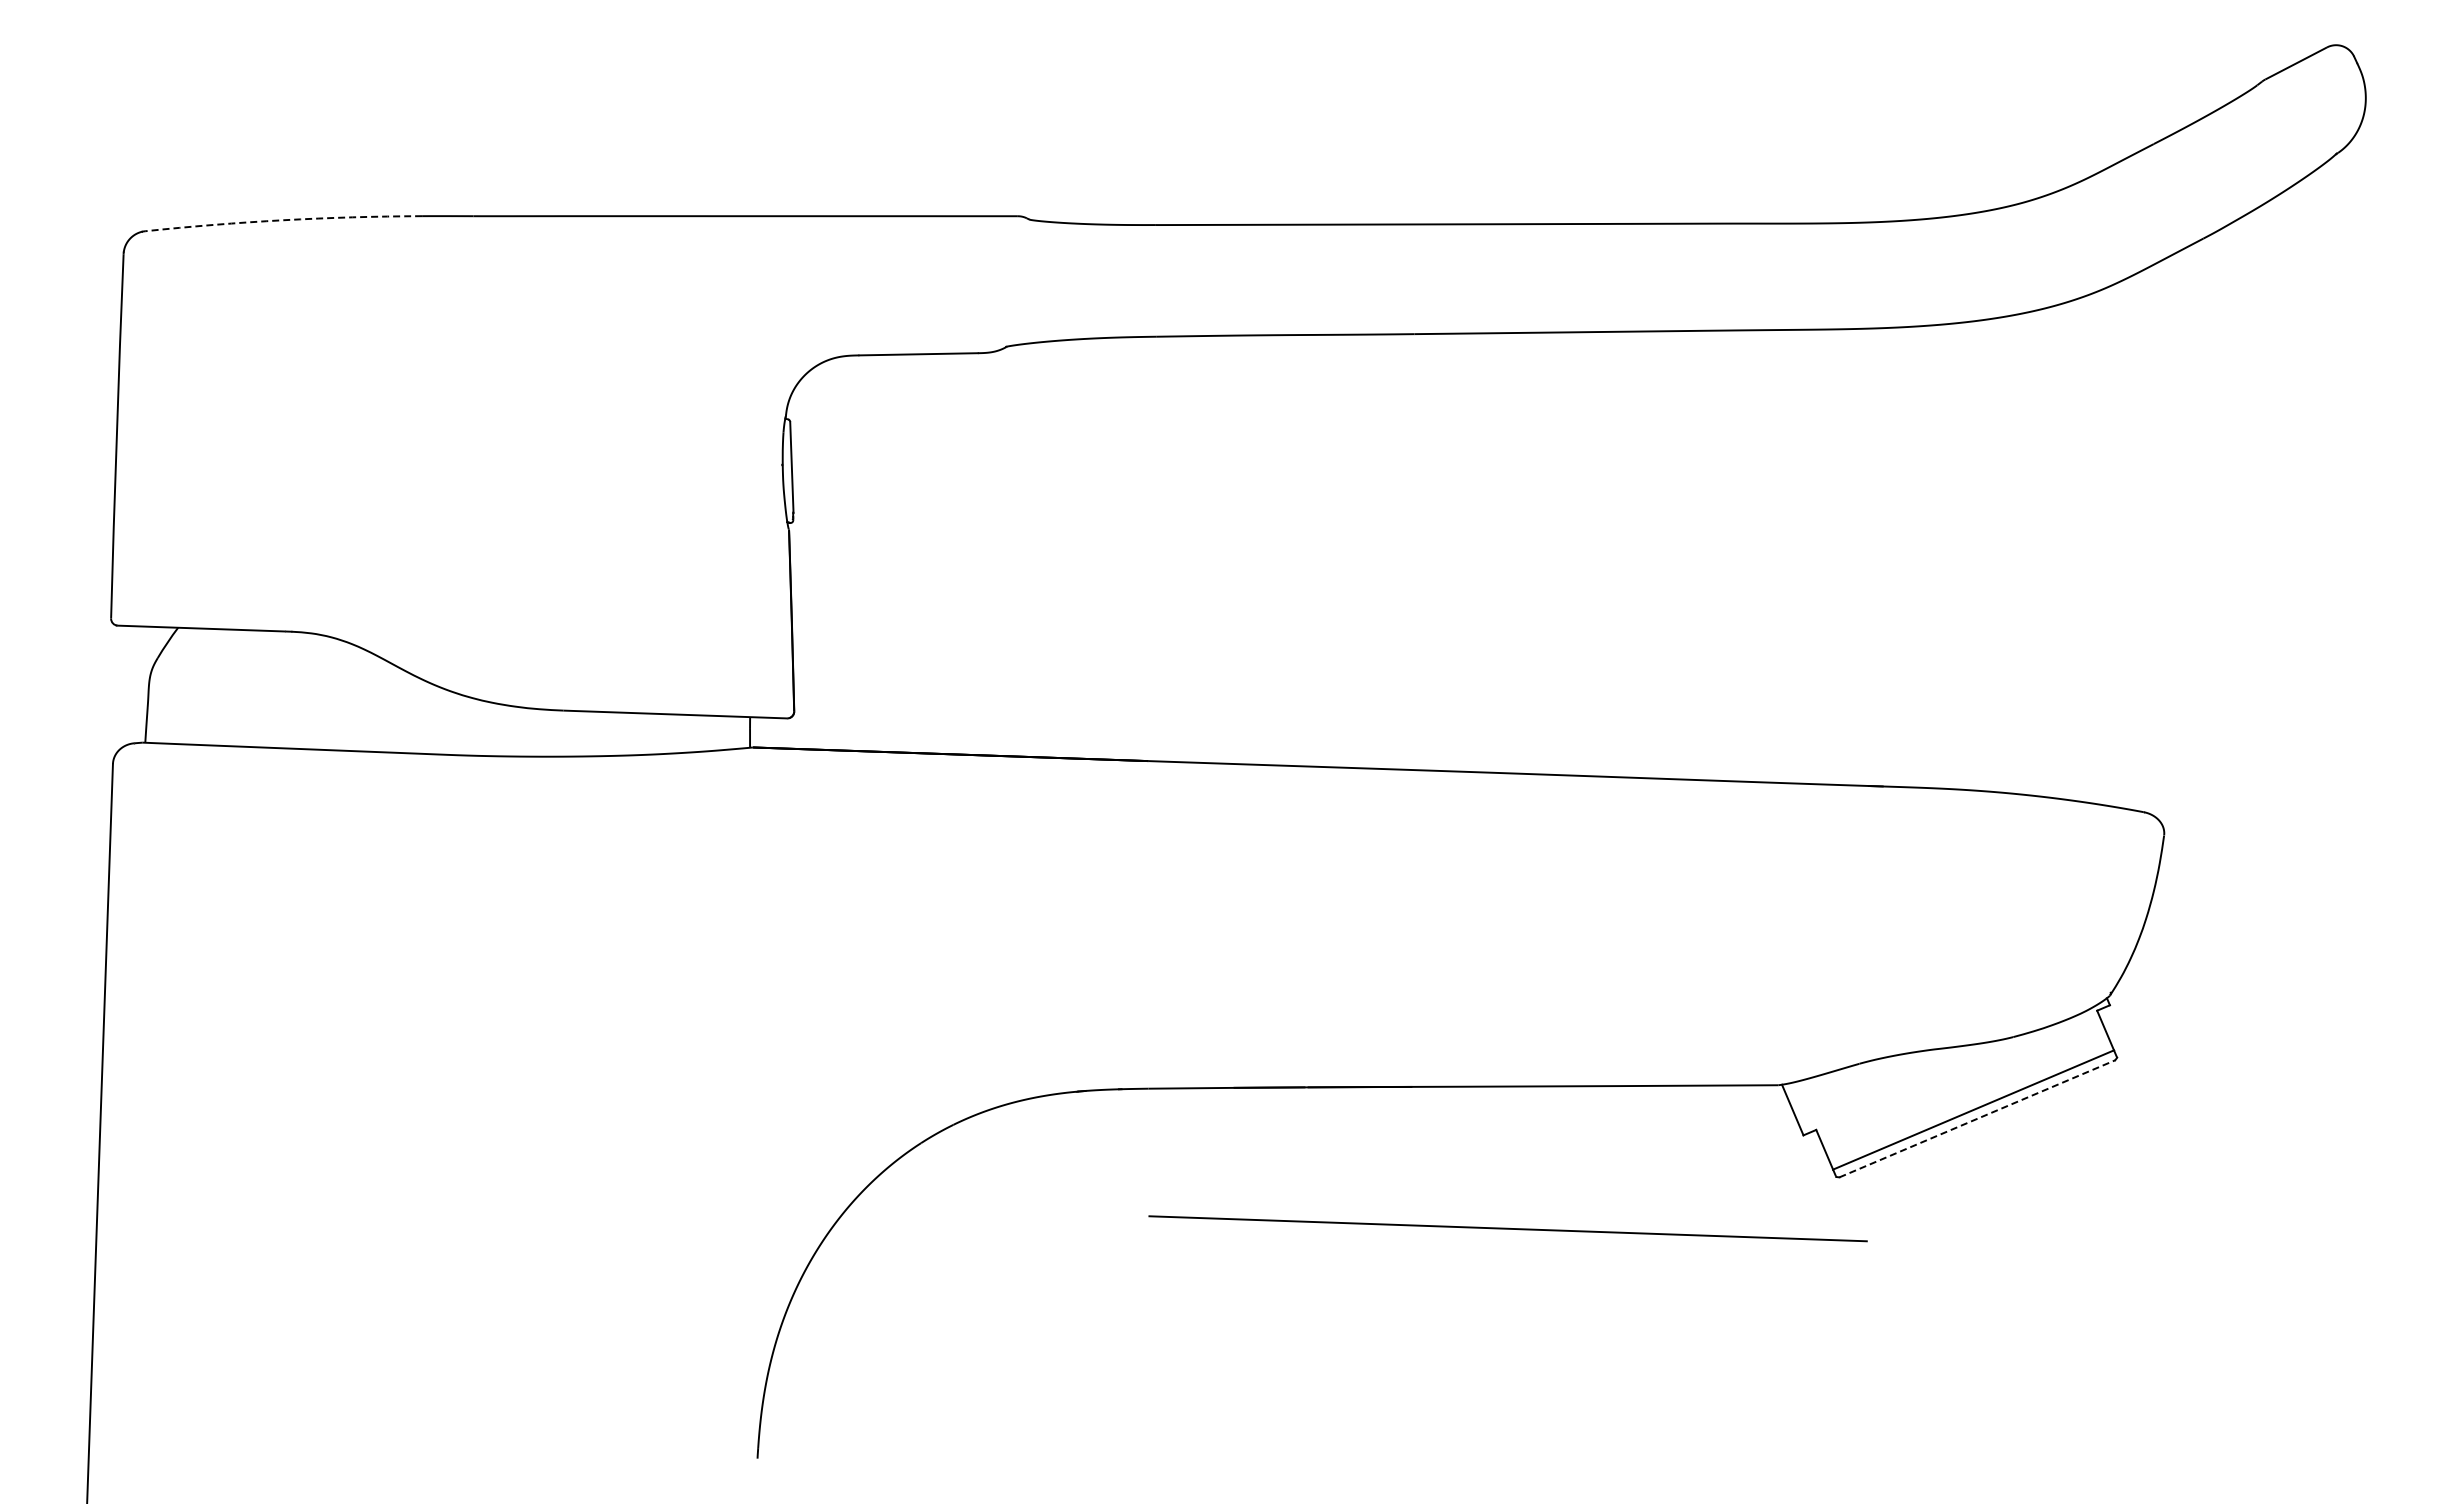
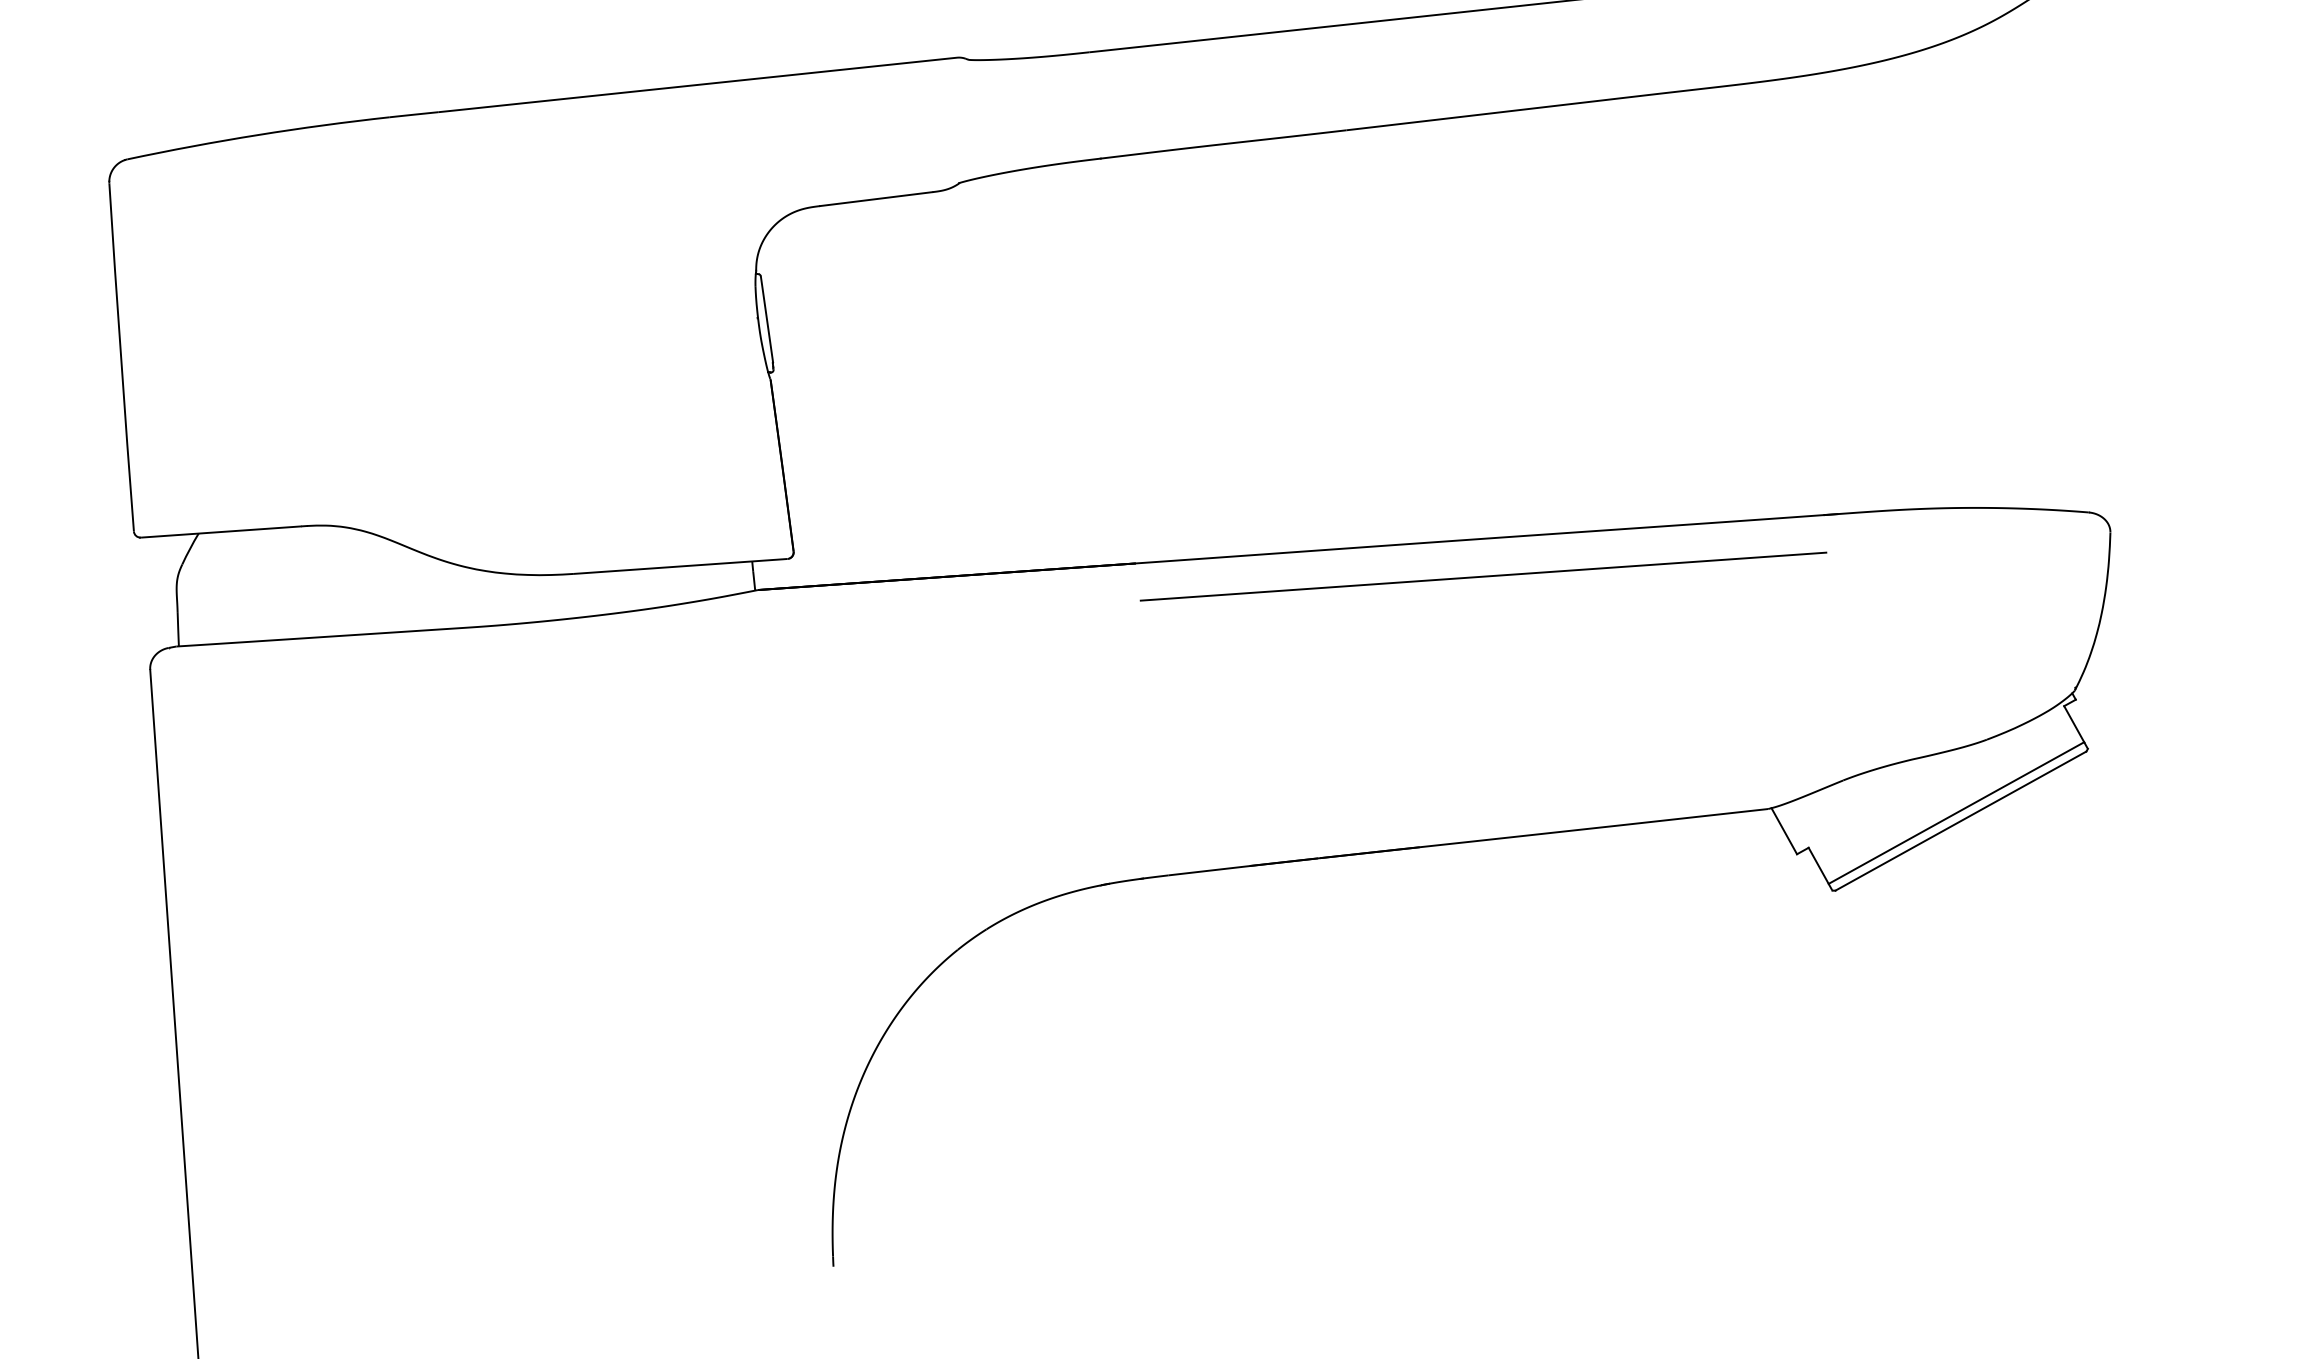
arc: (283, 220) -> (258, 135), dashed -> solid
line: (1977, 1118) -> (1961, 820), dashed -> solid
line: (1507, 1228) -> (1482, 576), moved

